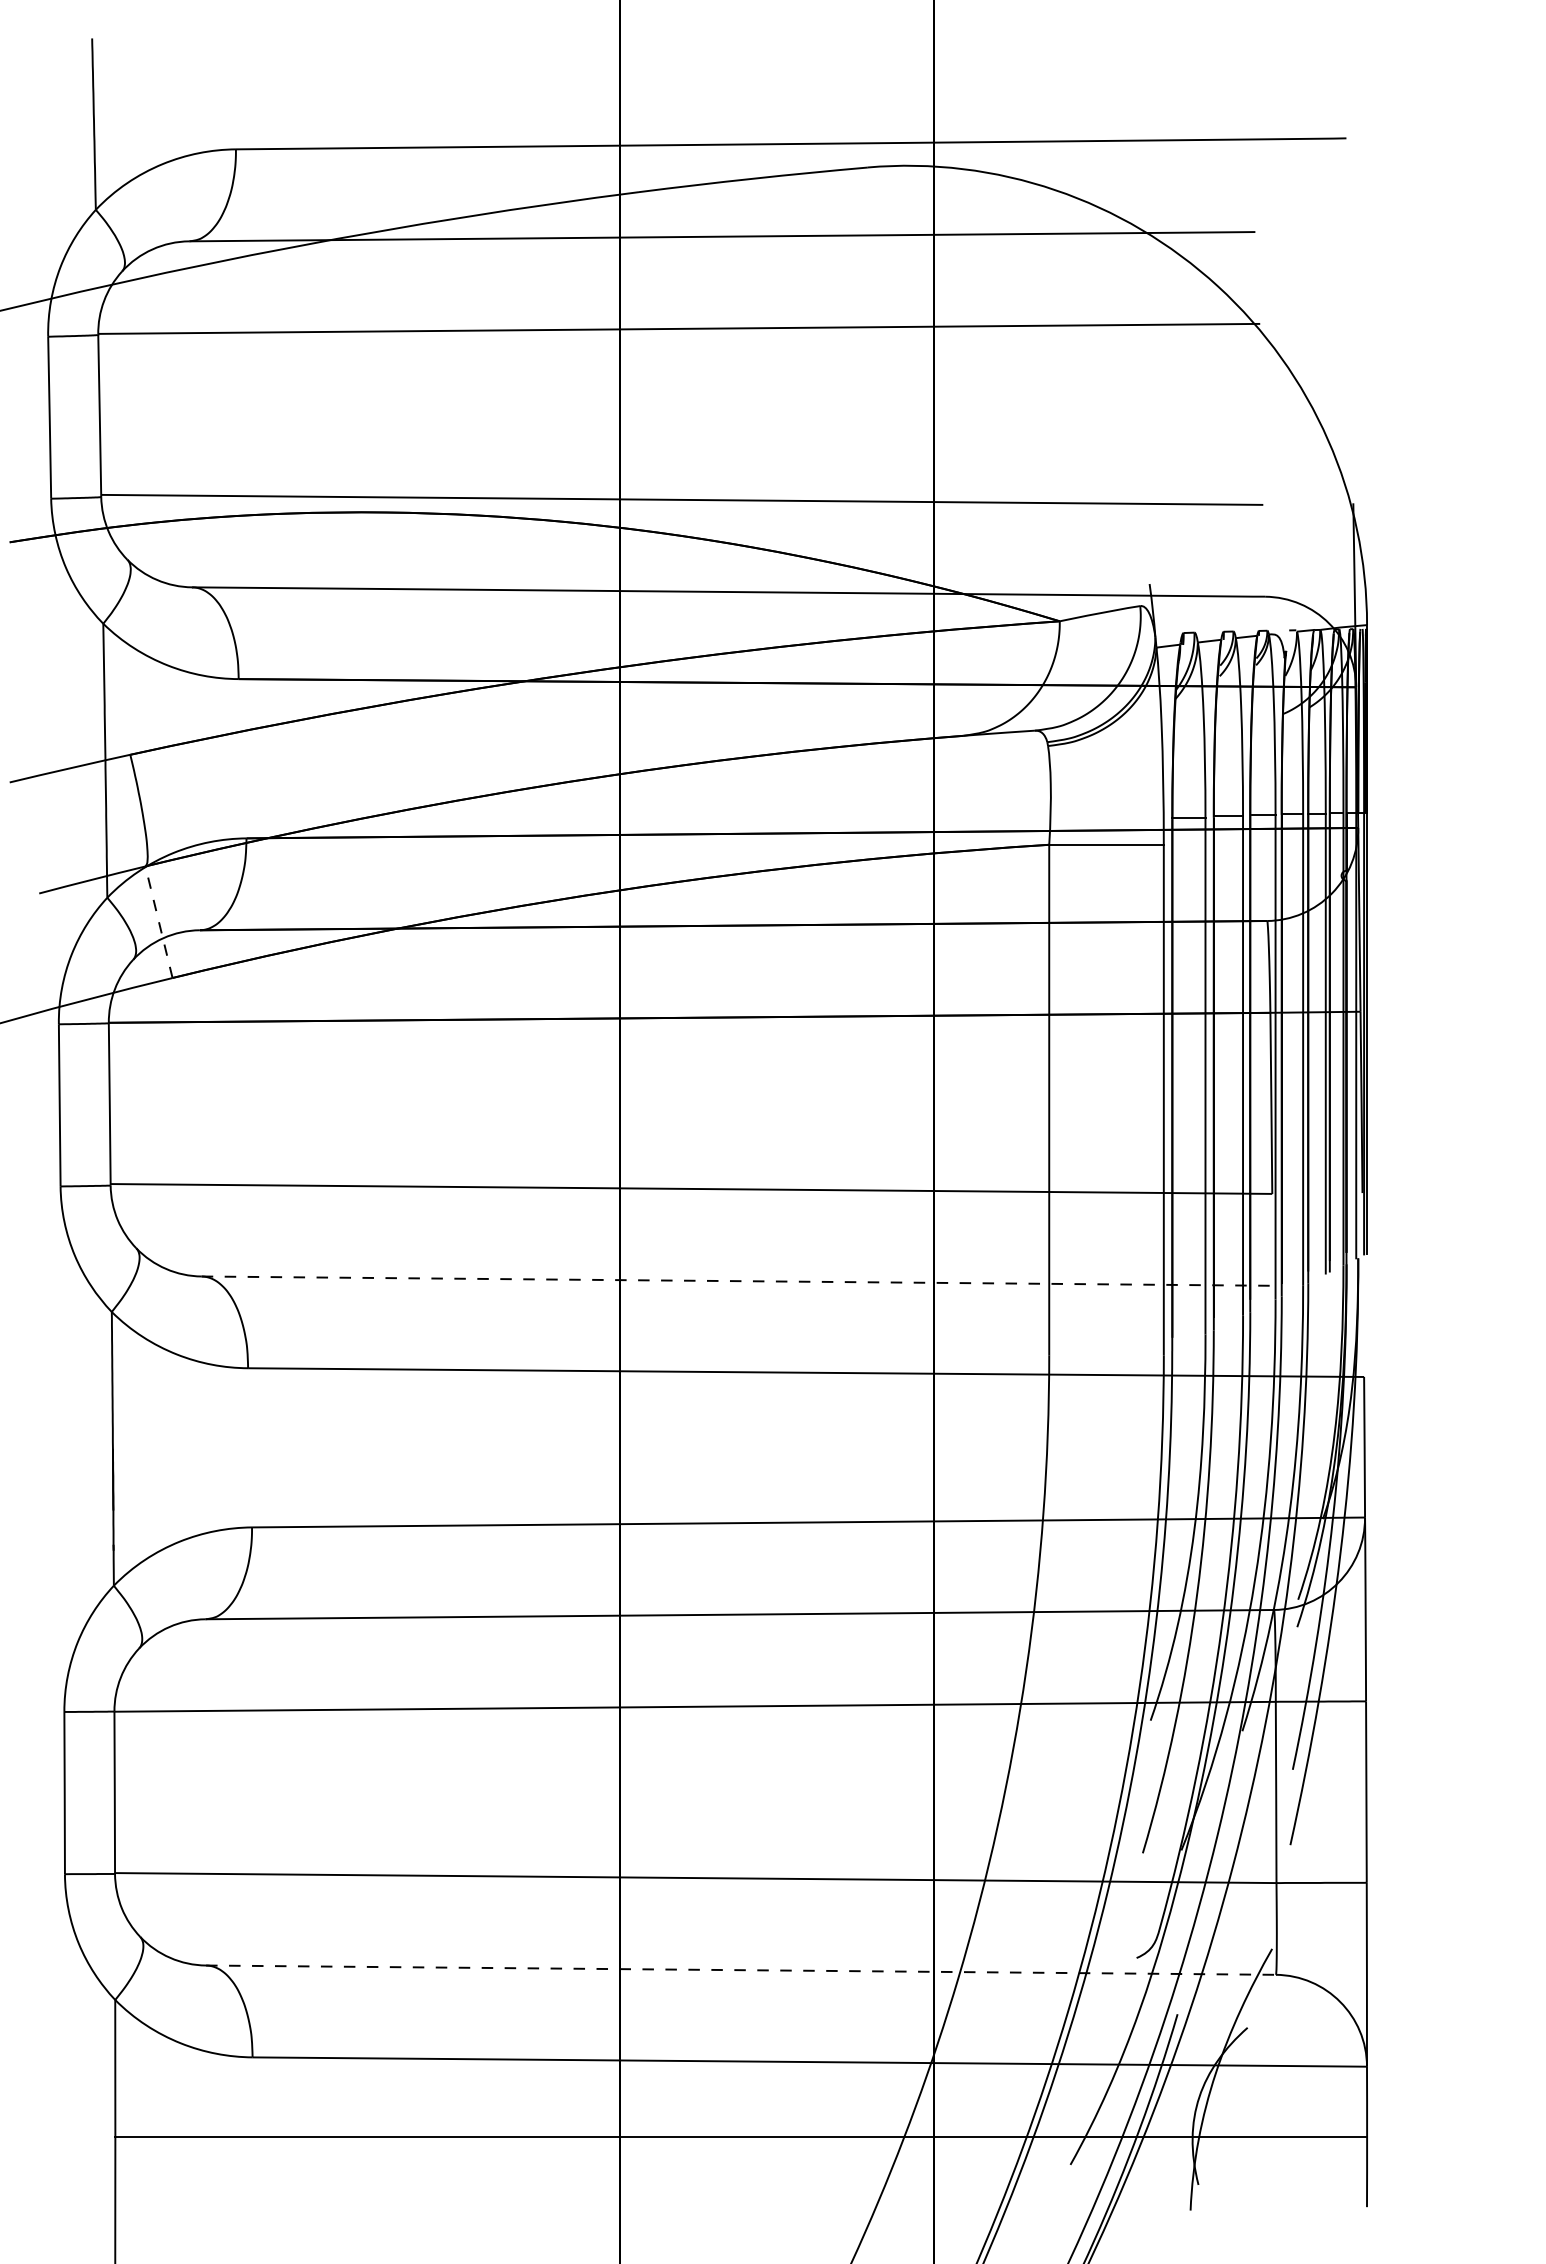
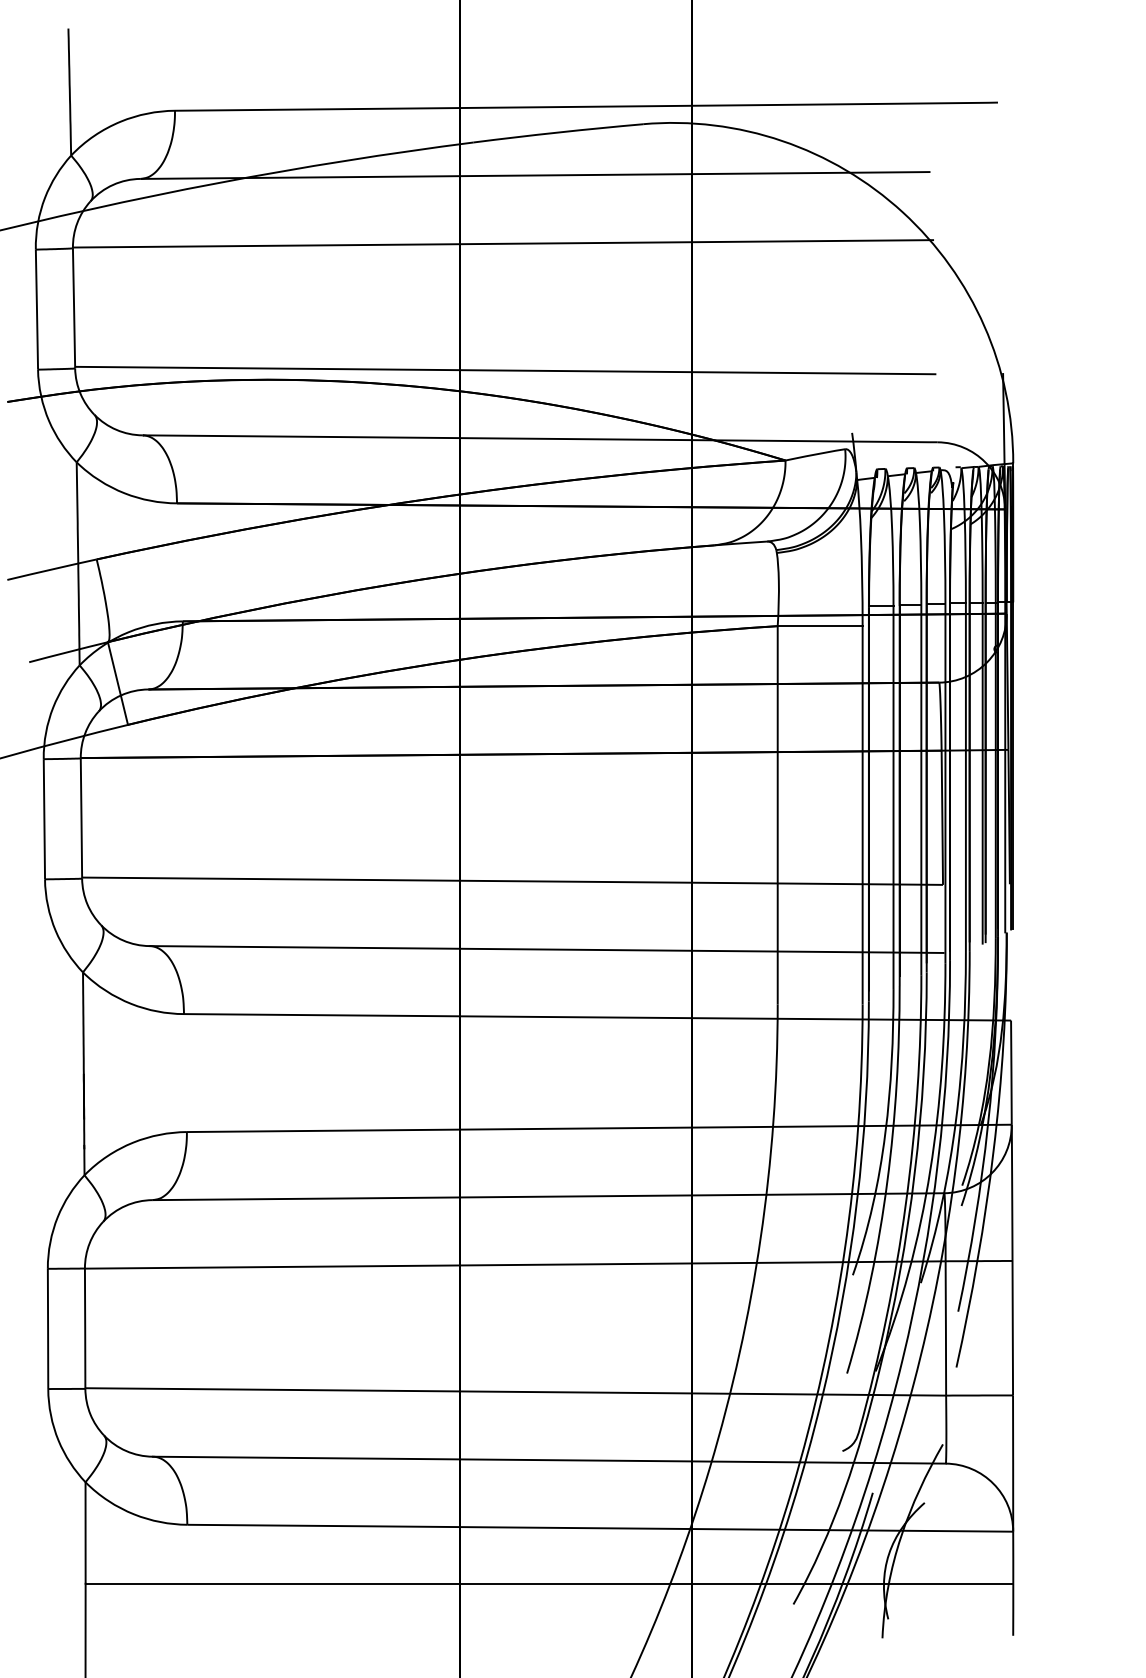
line: (158, 921) -> (117, 682), dashed -> solid
line: (737, 1281) -> (546, 949), dashed -> solid
line: (741, 1970) -> (549, 1460), dashed -> solid

